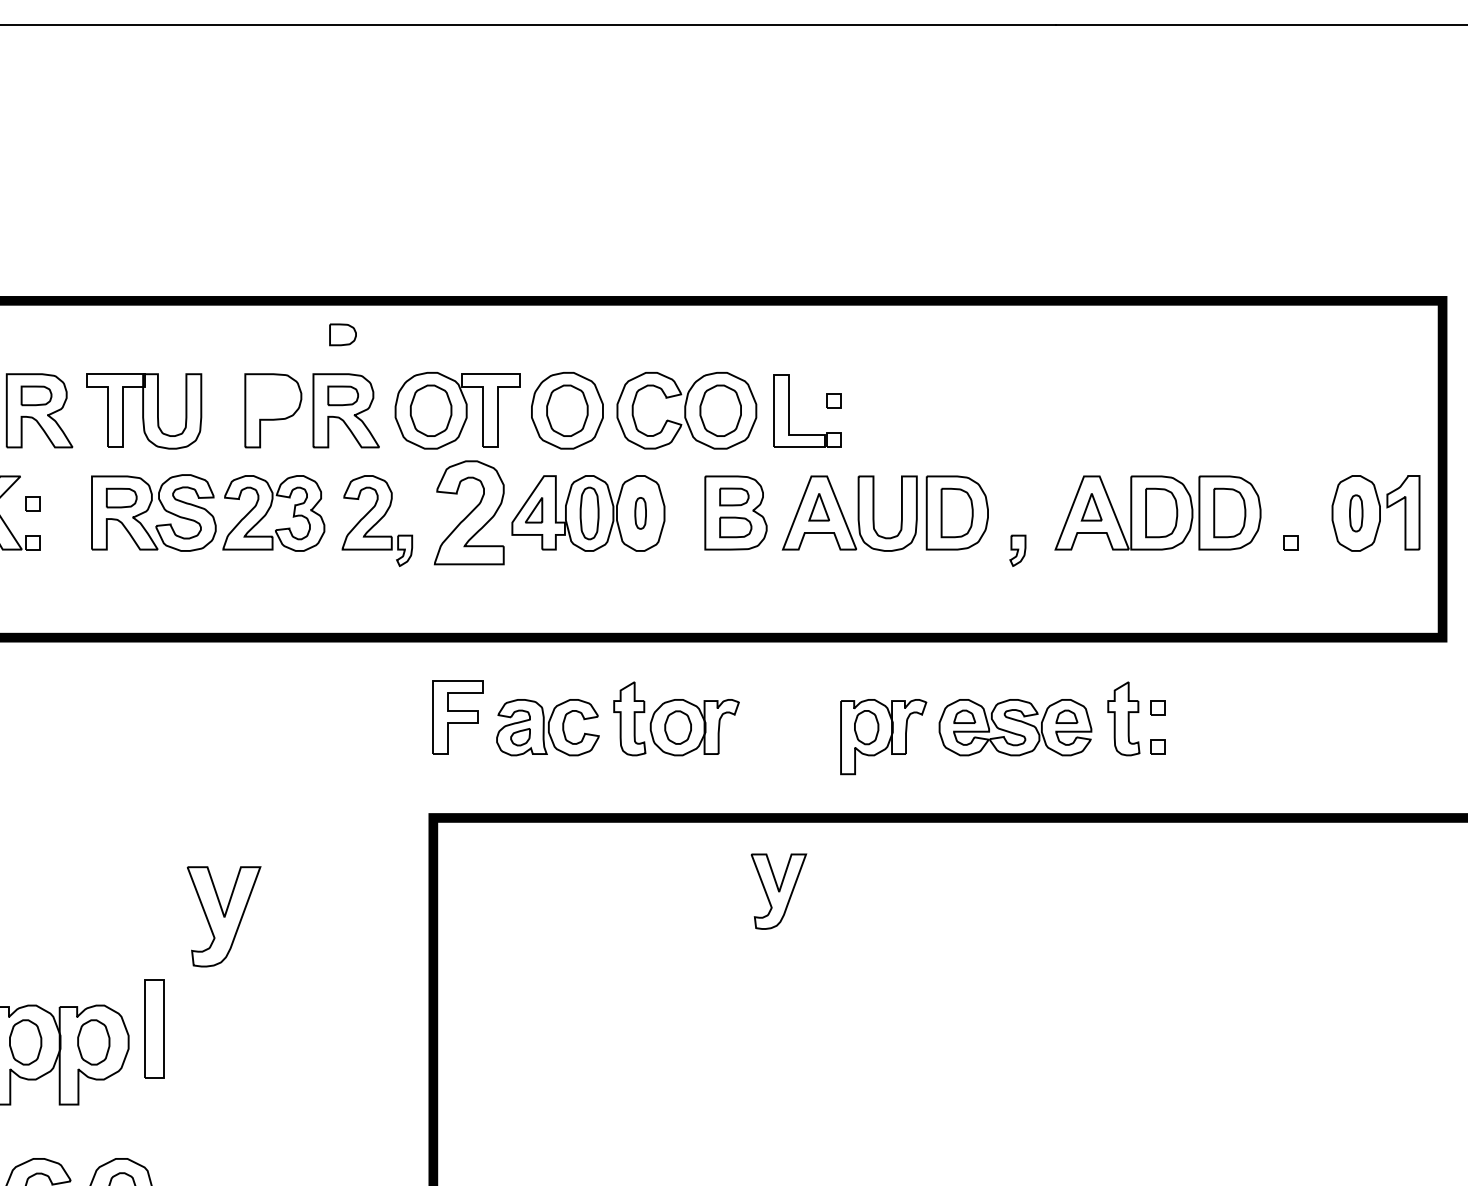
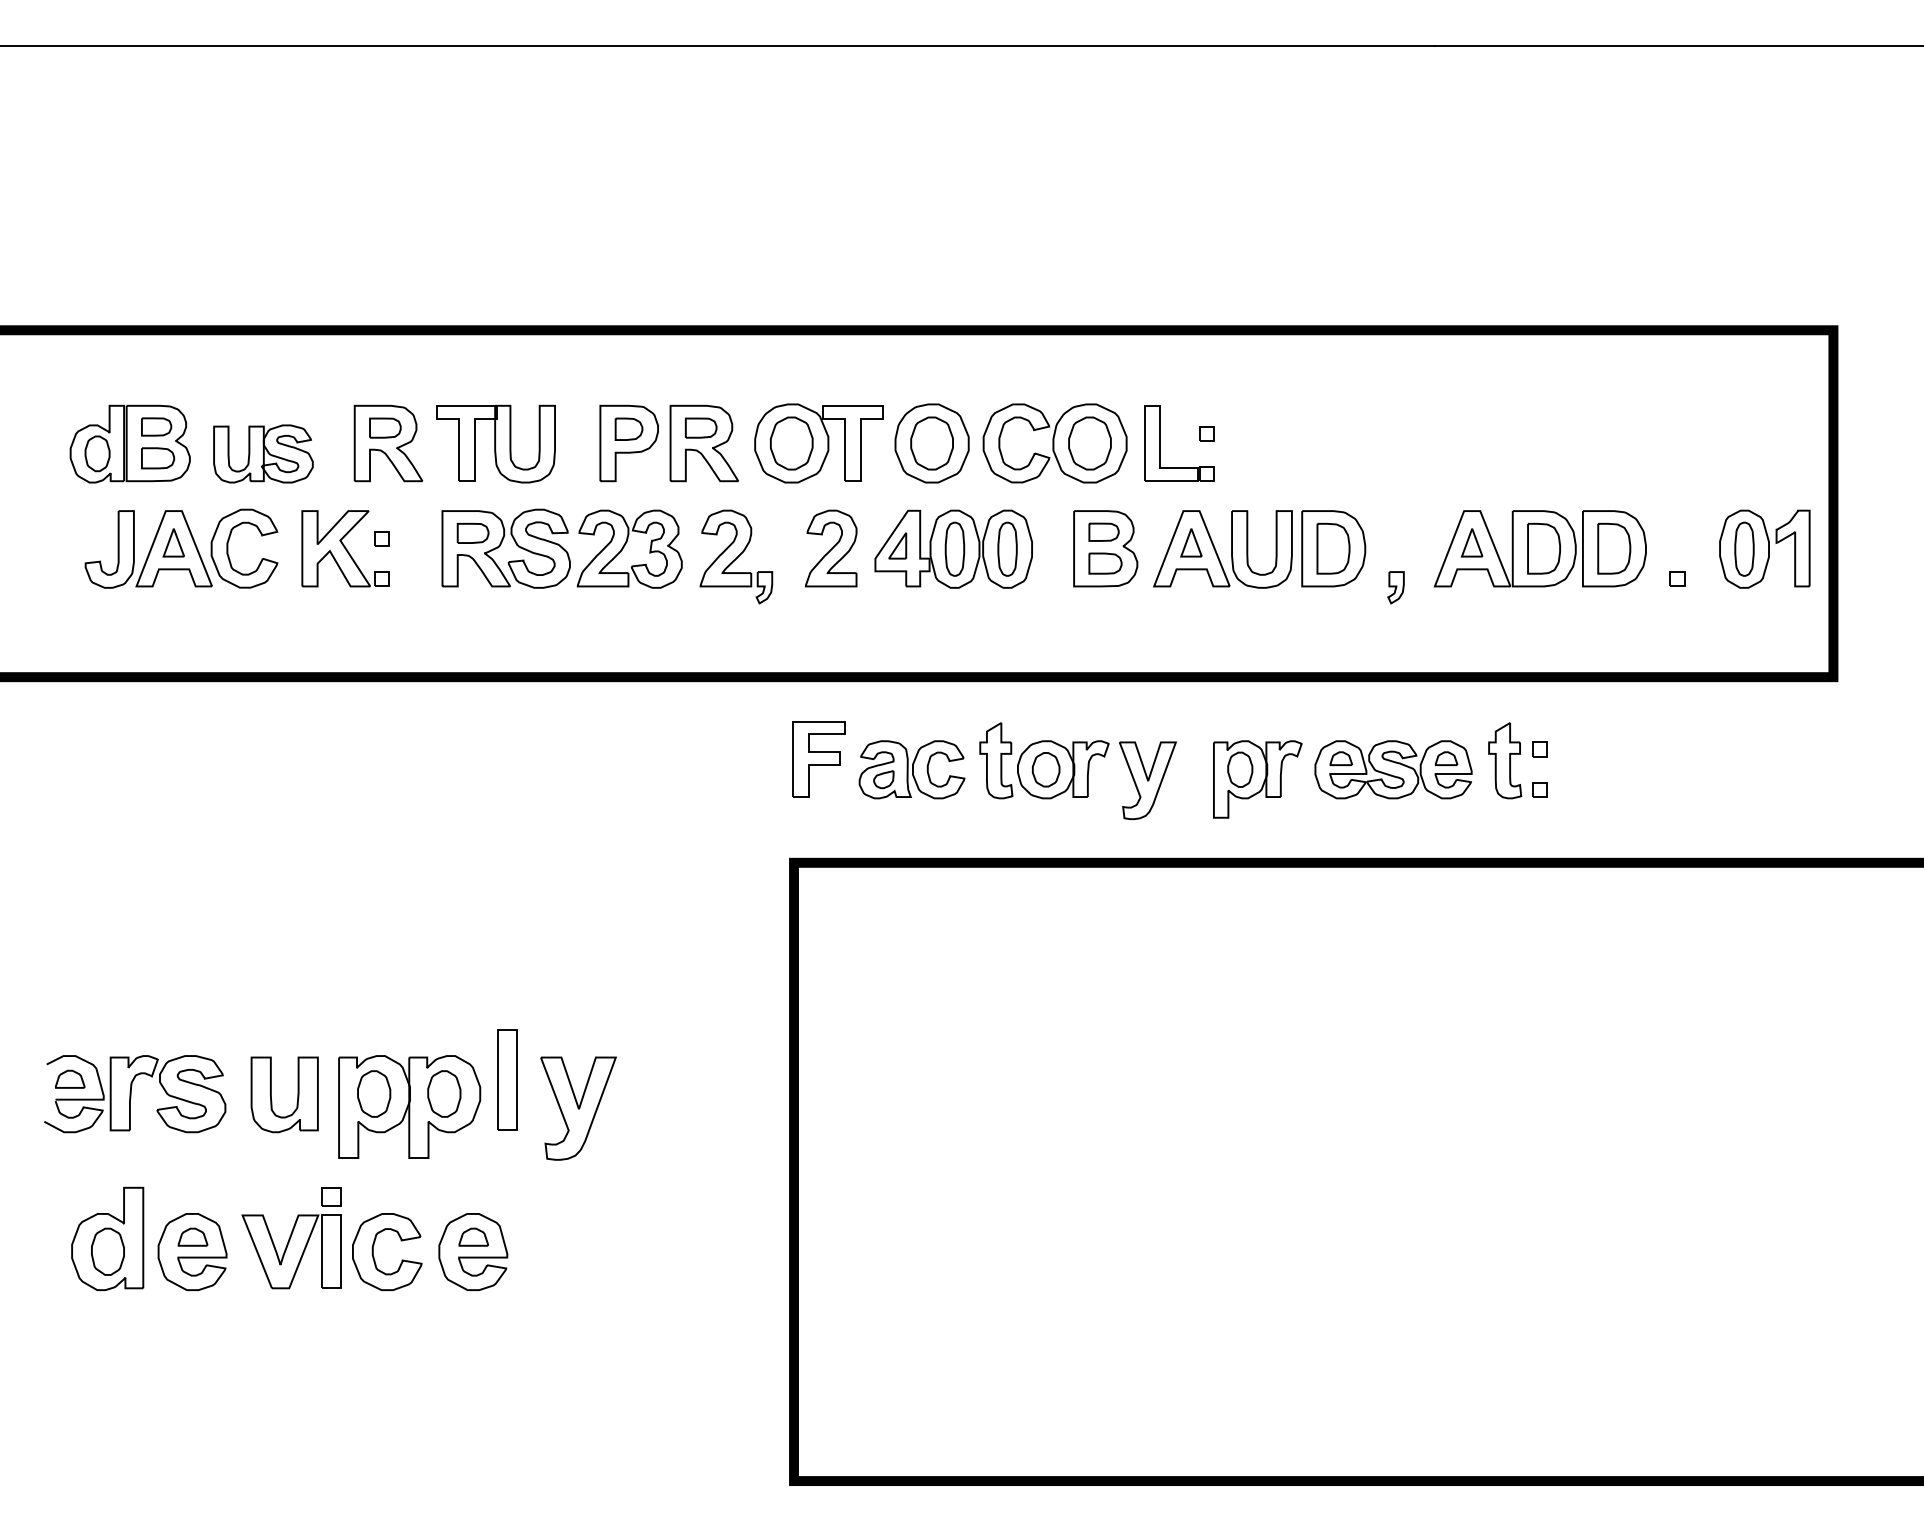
part: (342, 334) -> (628, 428), moved
part: (469, 512) -> (831, 548), size x0.71
part: (640, 512) -> (1007, 548), size x1.67
part: (1356, 512) -> (1744, 548), size x1.43
part: (778, 891) -> (1147, 780), moved
part: (224, 916) -> (578, 1108), moved

